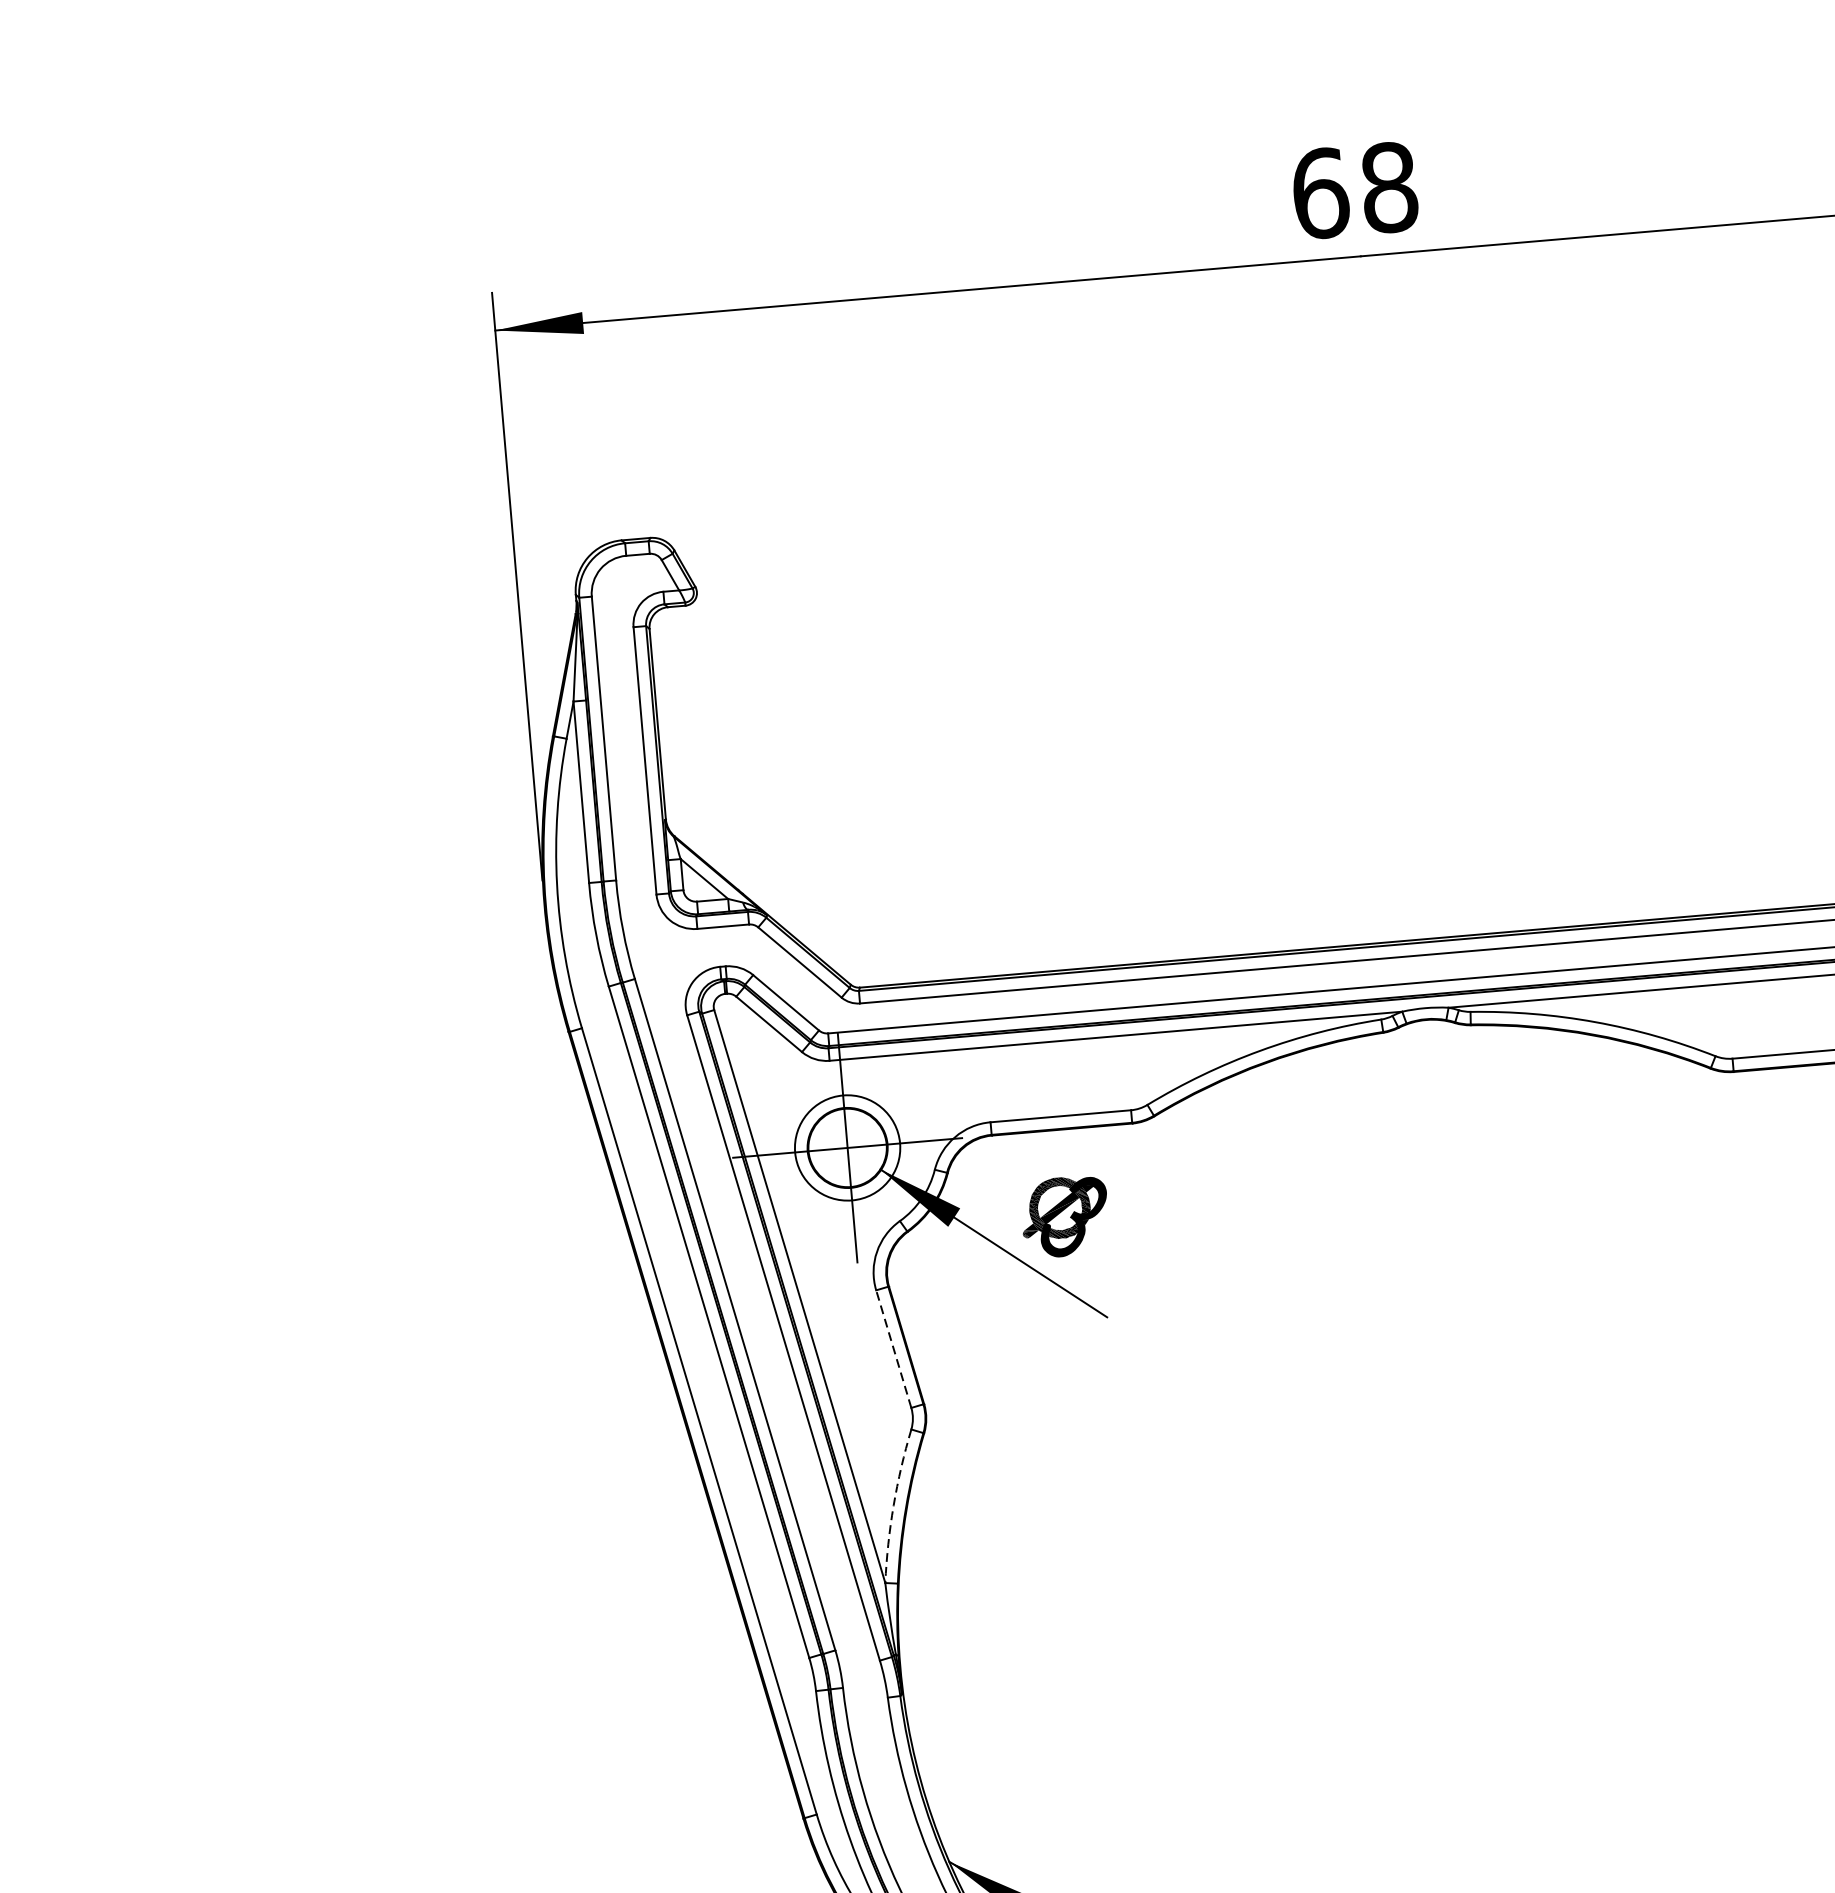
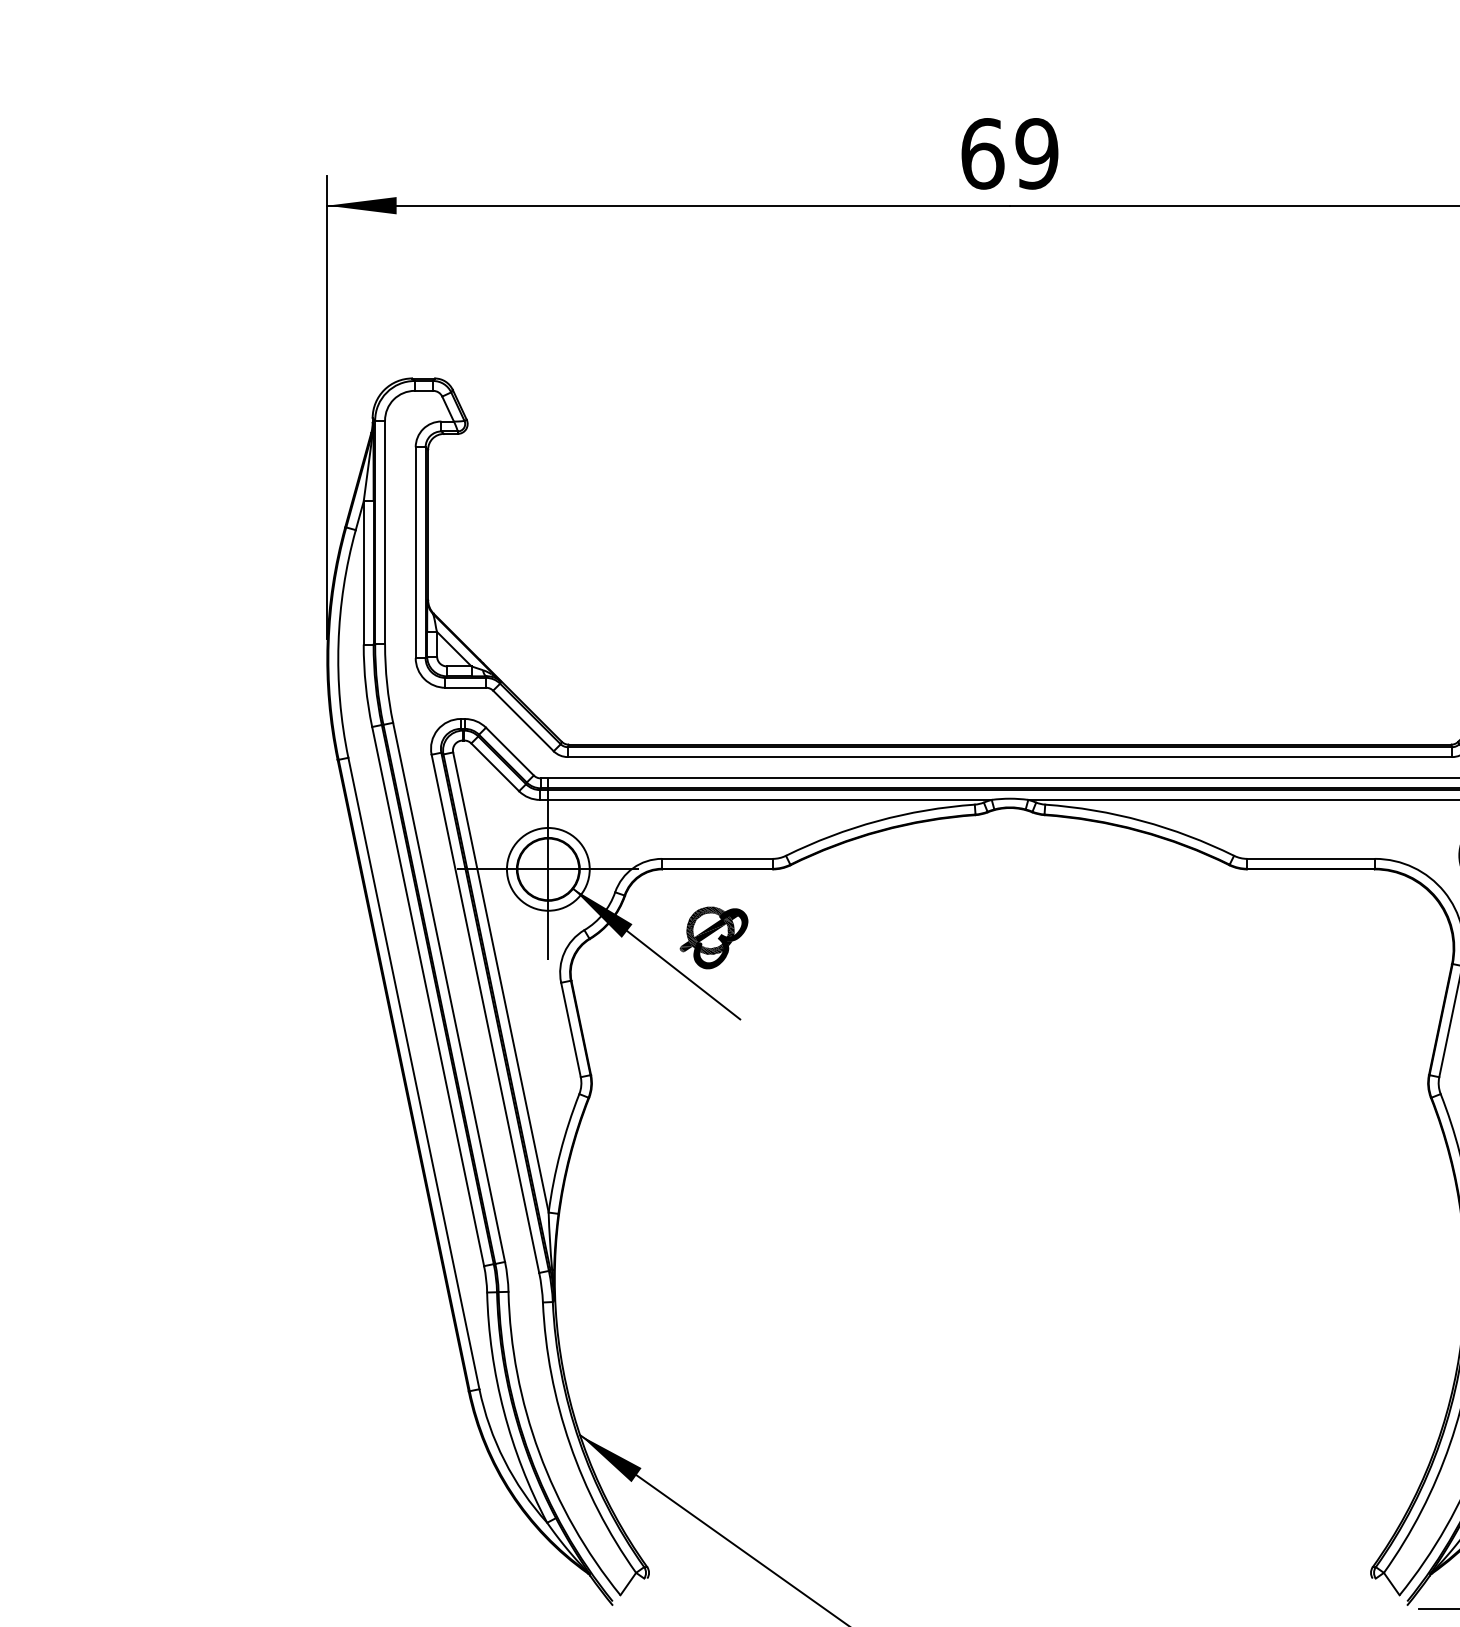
text: (1388, 187) -> (1036, 153), 68 -> 69
line: (893, 1348) -> (570, 1029), dashed -> solid
arc: (893, 1505) -> (560, 1152), dashed -> solid

